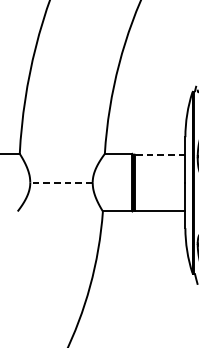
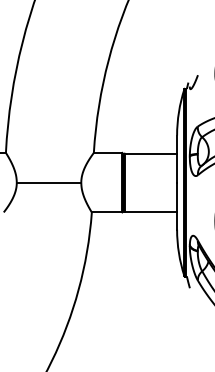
line: (159, 154) -> (150, 153), dashed -> solid
line: (60, 182) -> (48, 182), dashed -> solid

